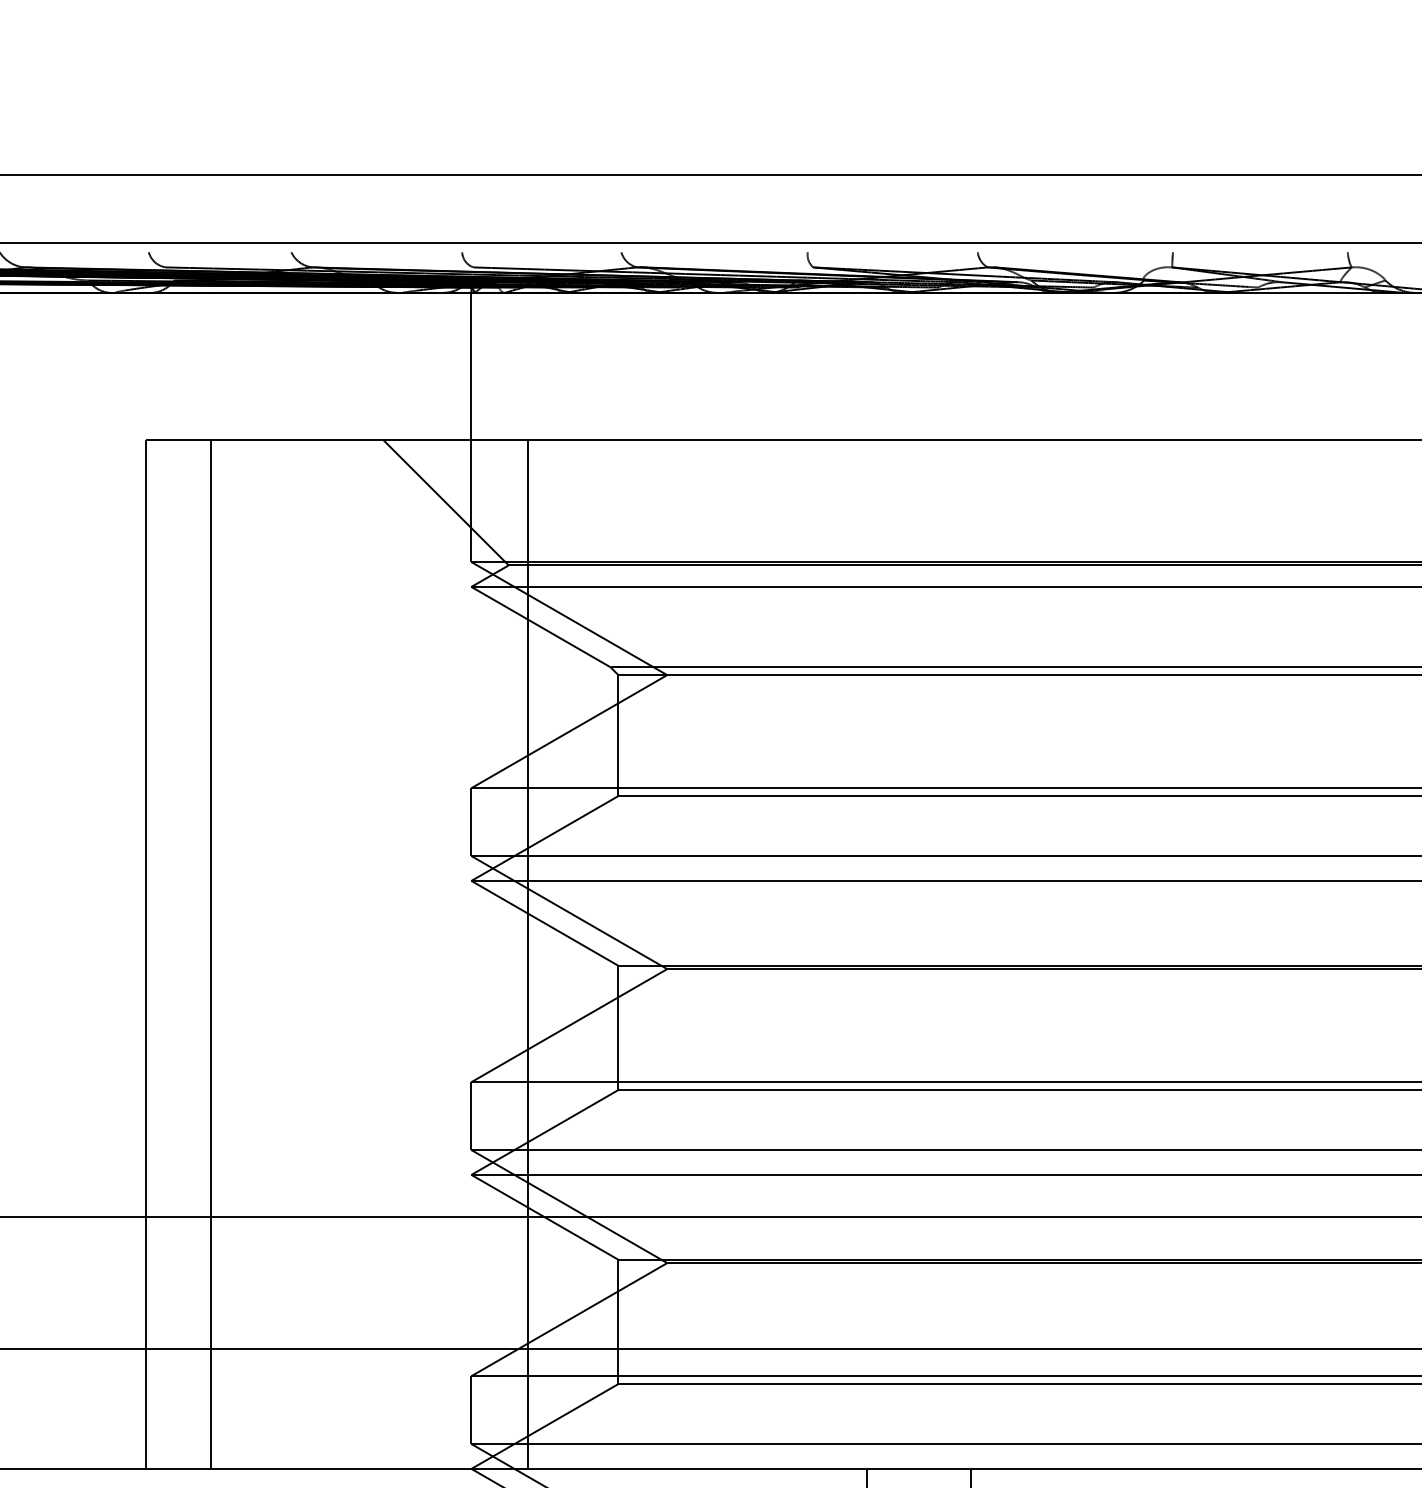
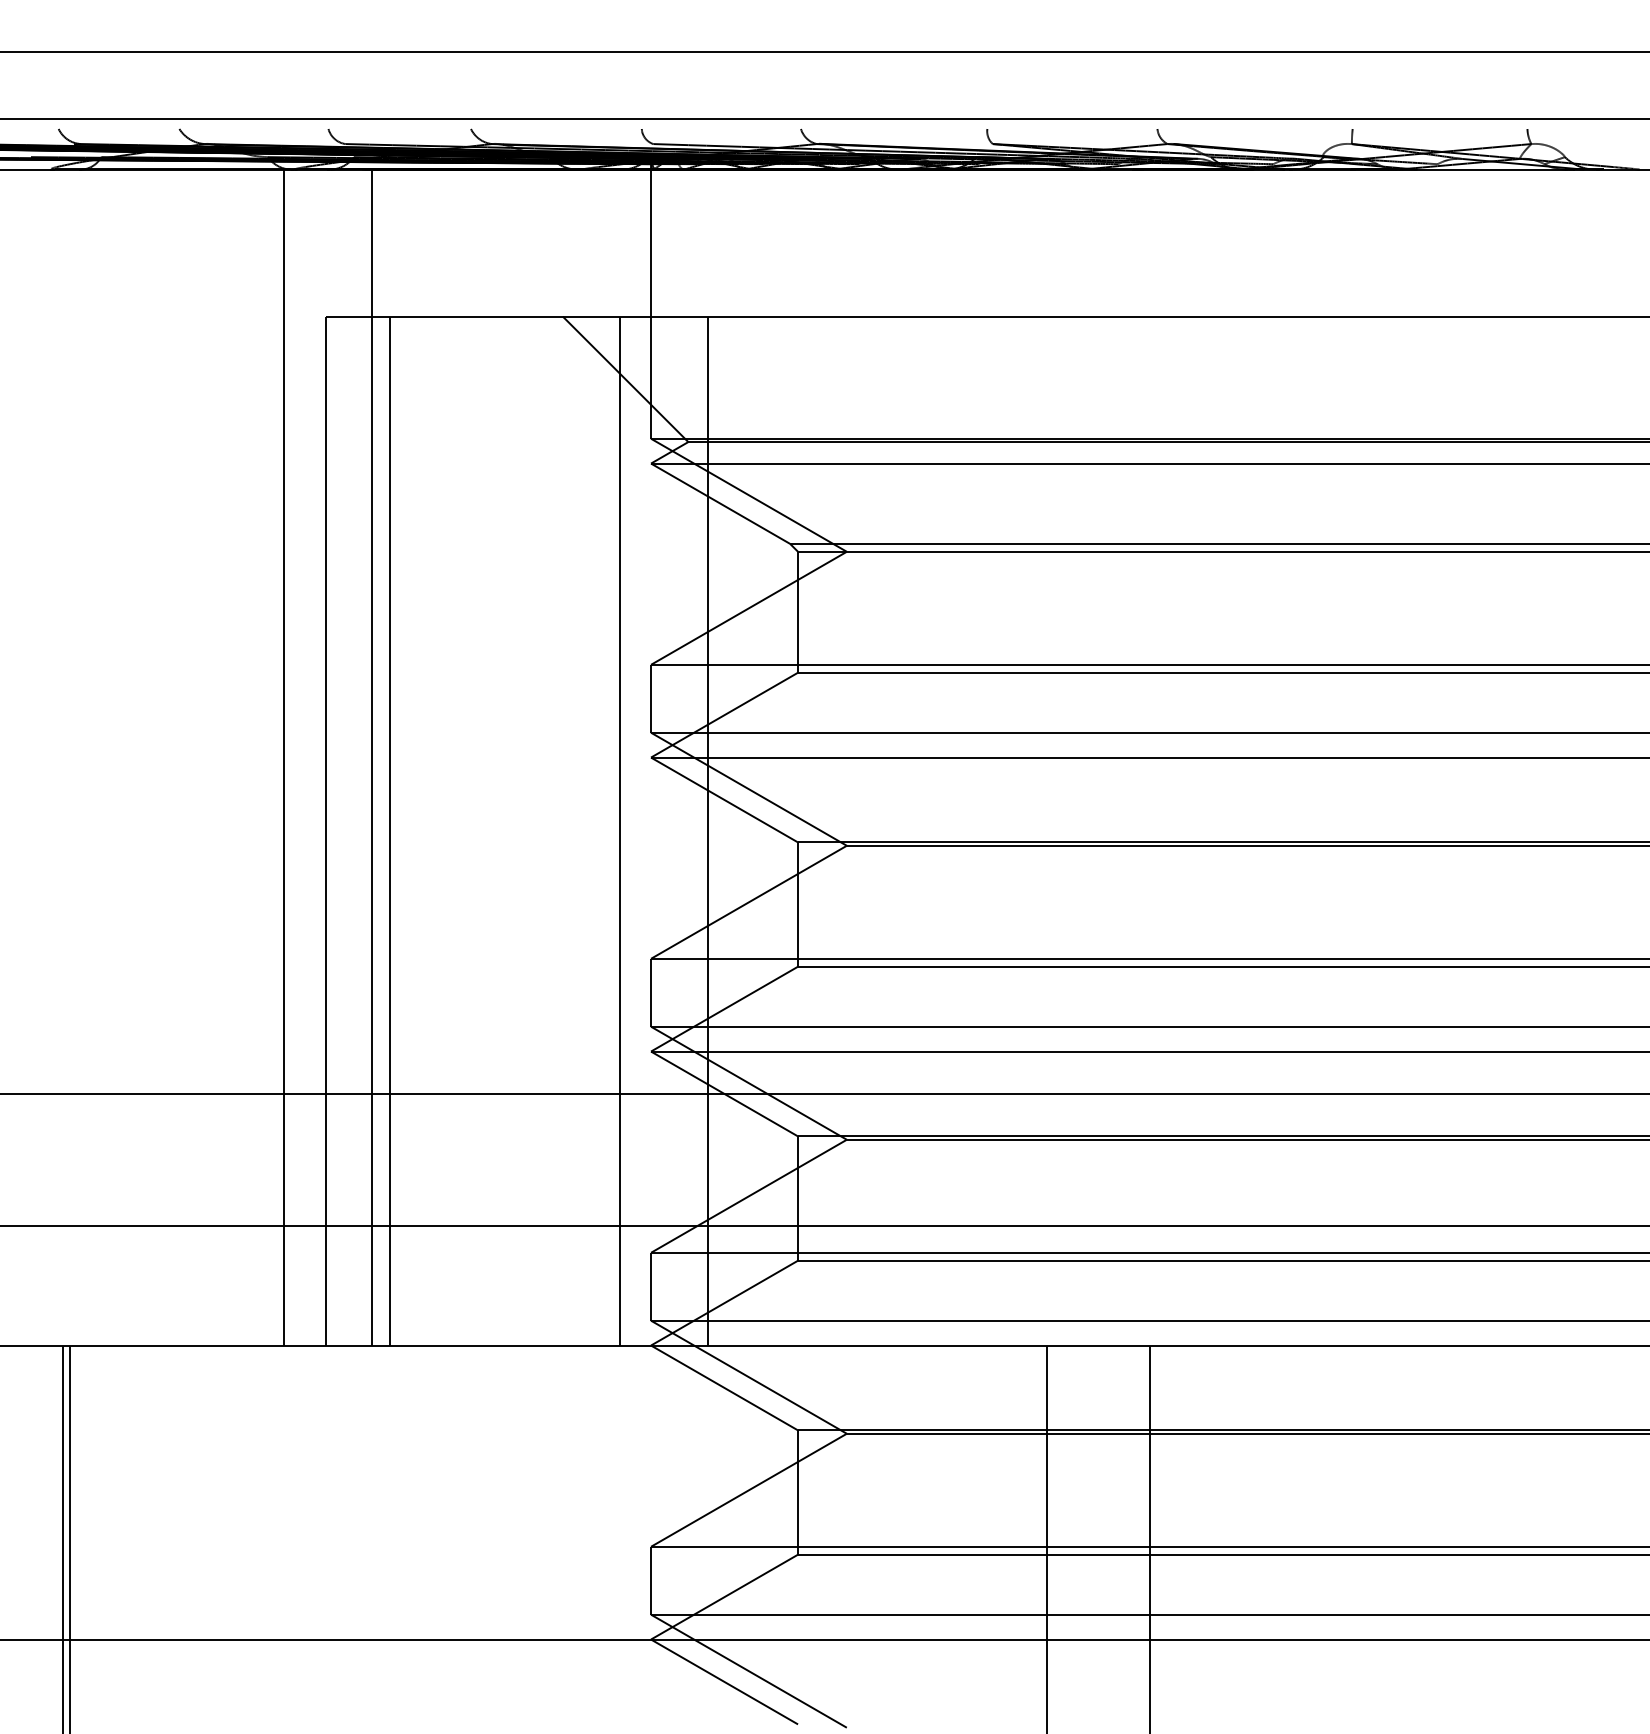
line: (103, 880) -> (283, 757), added
line: (192, 880) -> (372, 757), added
line: (440, 953) -> (620, 830), added

